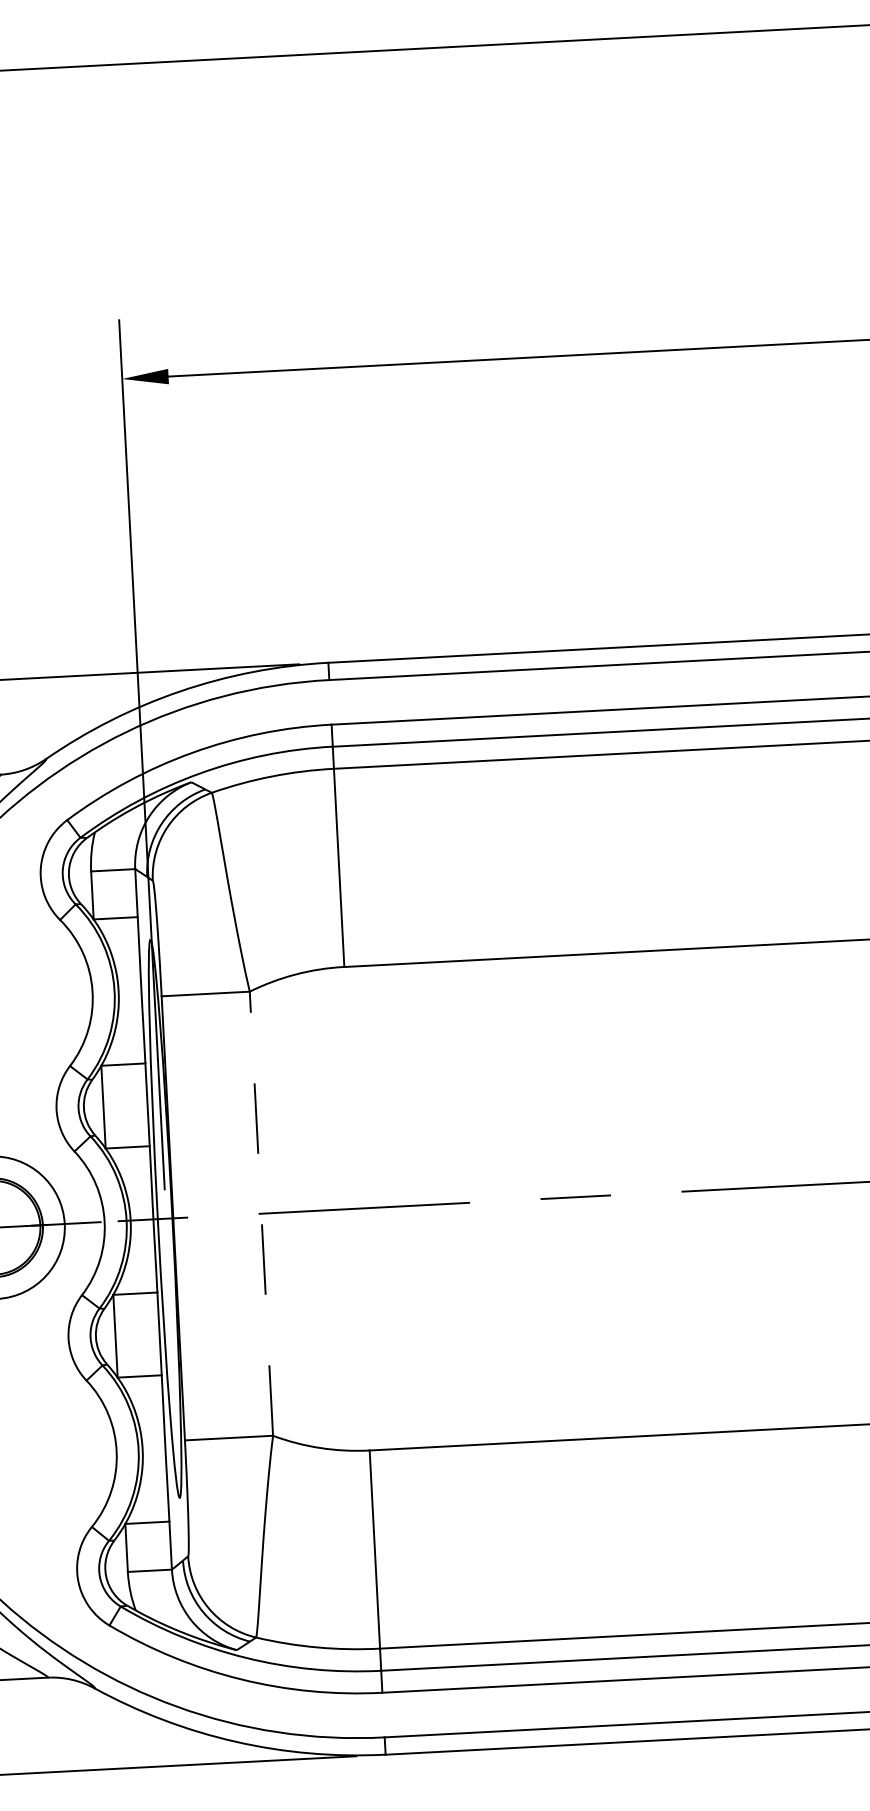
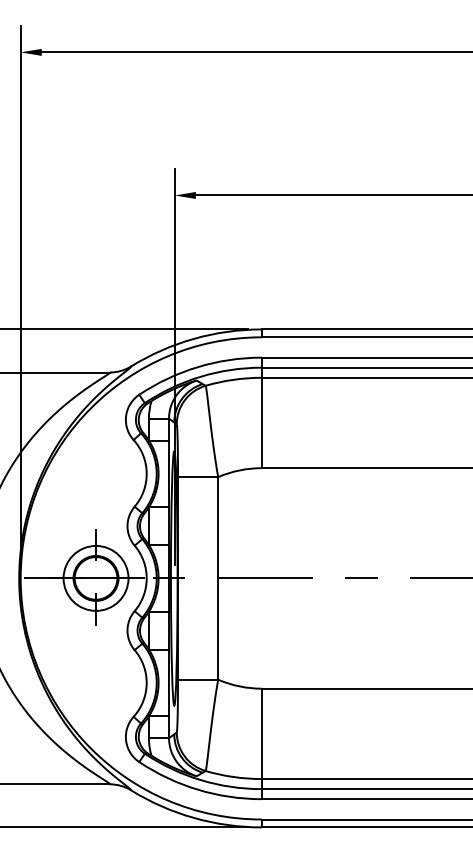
line: (261, 1211) -> (218, 577), dashed -> solid

